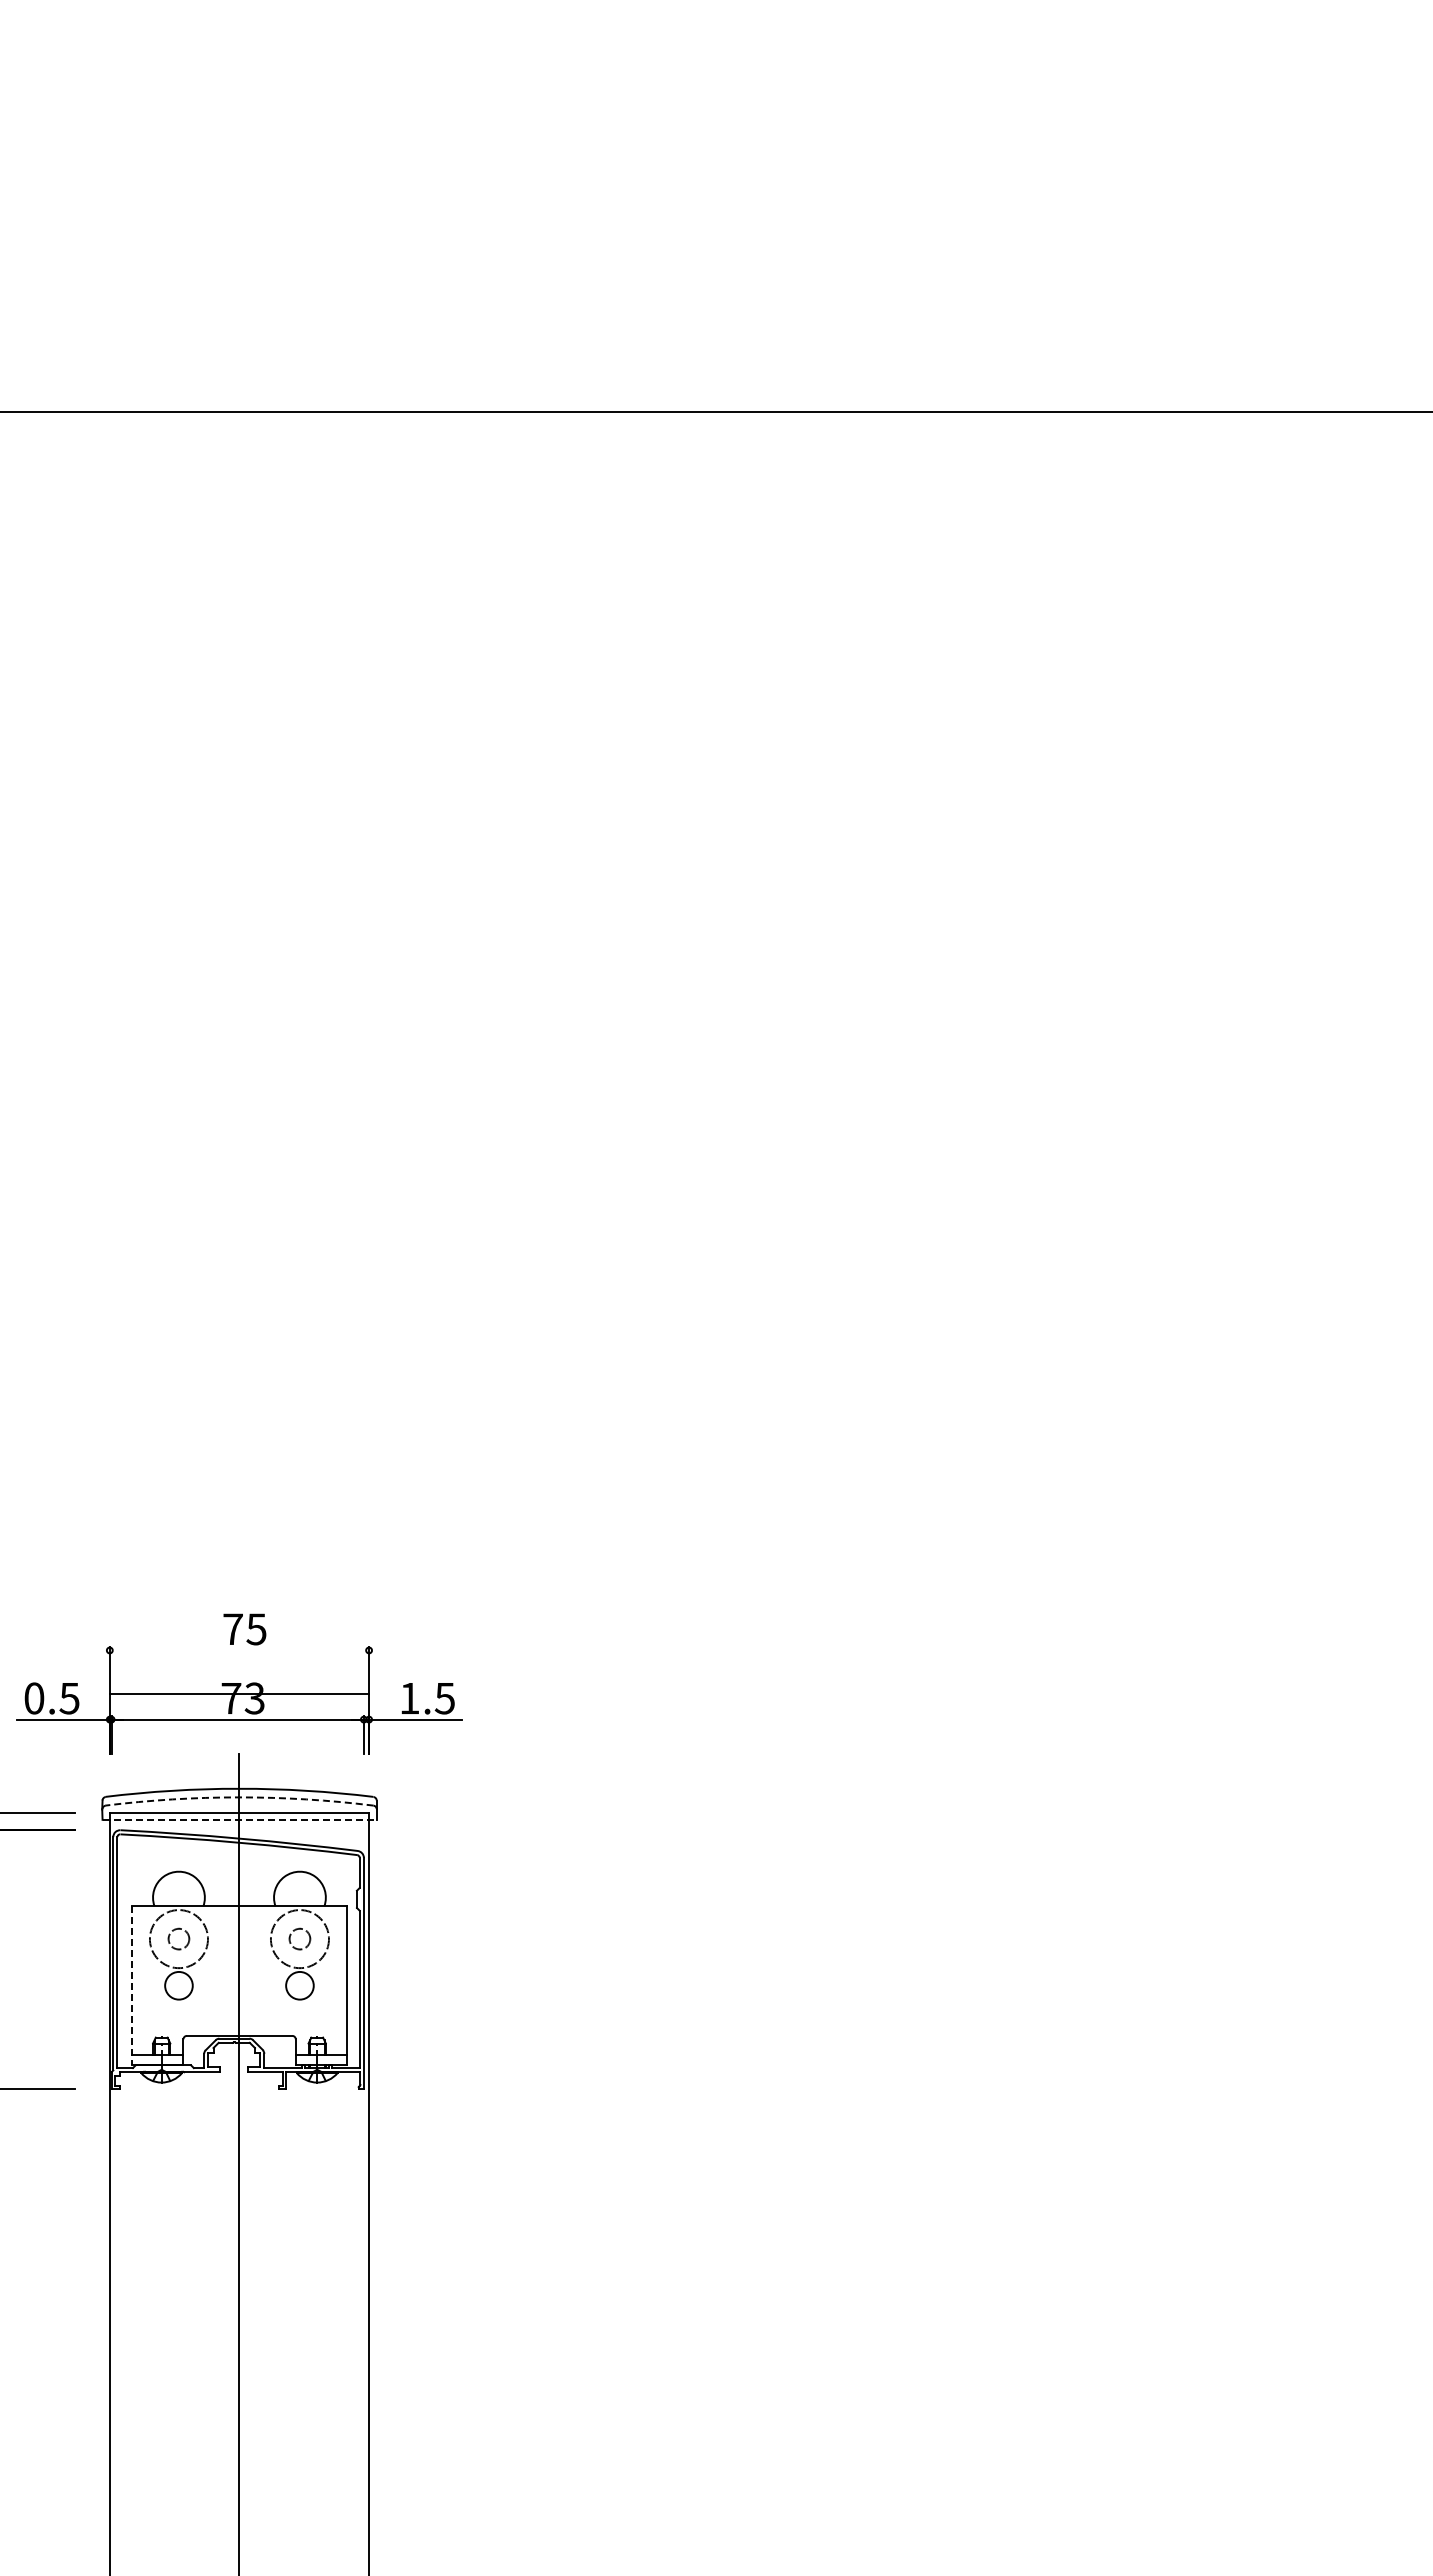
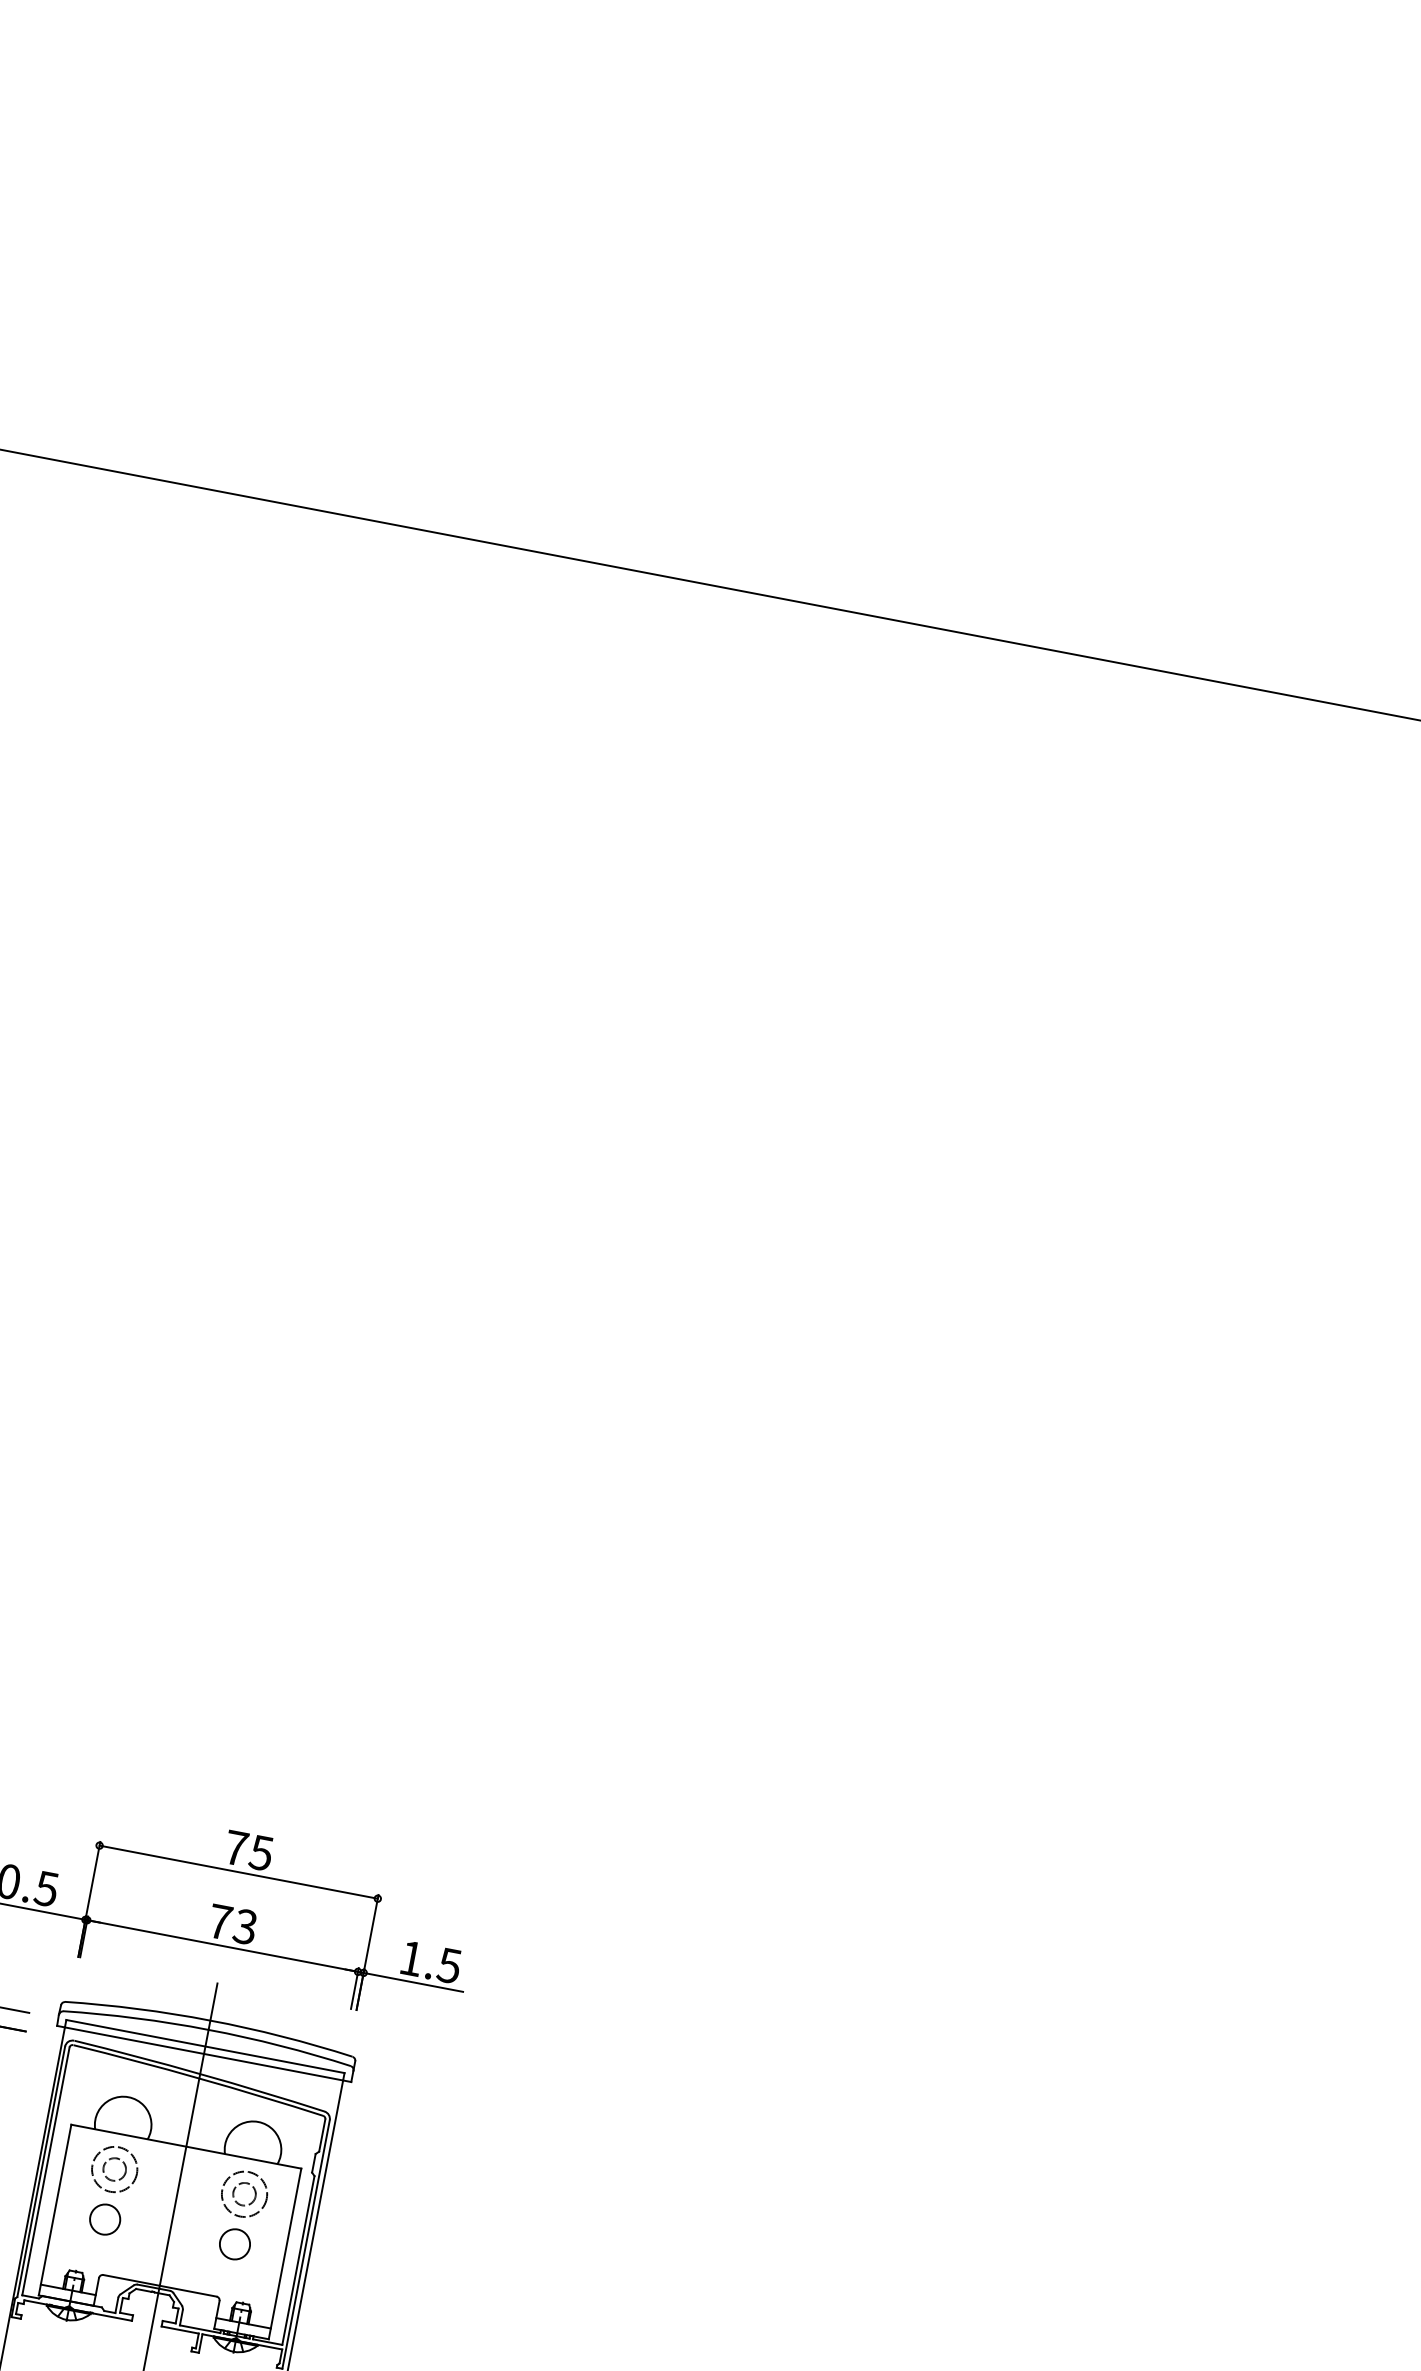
line: (239, 1694) -> (238, 1872), moved
arc: (239, 1797) -> (208, 2029), dashed -> solid
line: (240, 1819) -> (205, 2053), dashed -> solid
circle: (178, 1938) -> (114, 2168), size x0.71
circle: (299, 1938) -> (244, 2193), size x0.71
line: (132, 1985) -> (55, 2209), dashed -> solid

